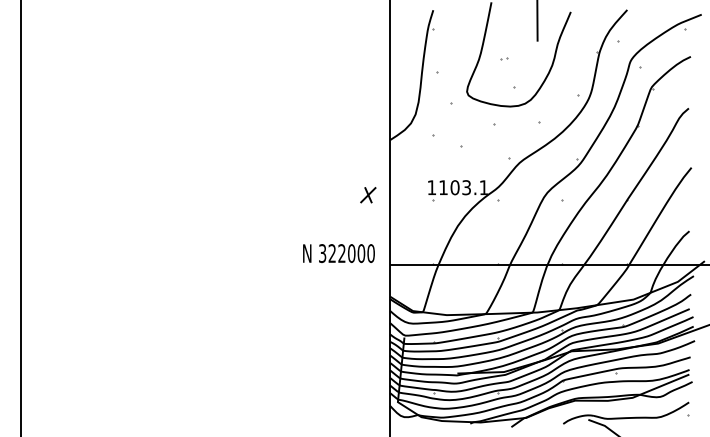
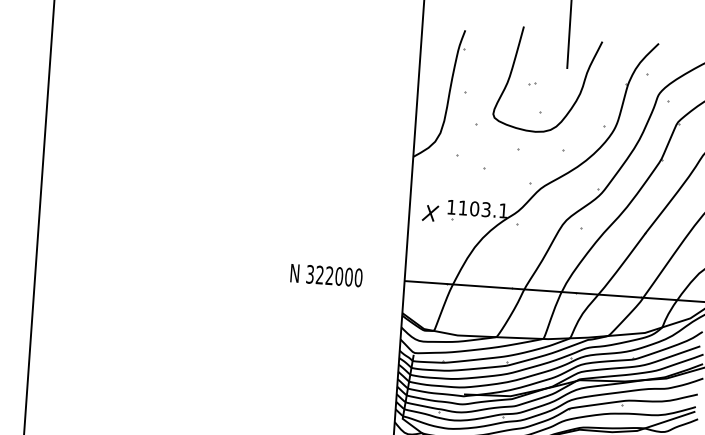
part: (368, 195) -> (430, 213), moved
text: (338, 253) -> (326, 275), moved

